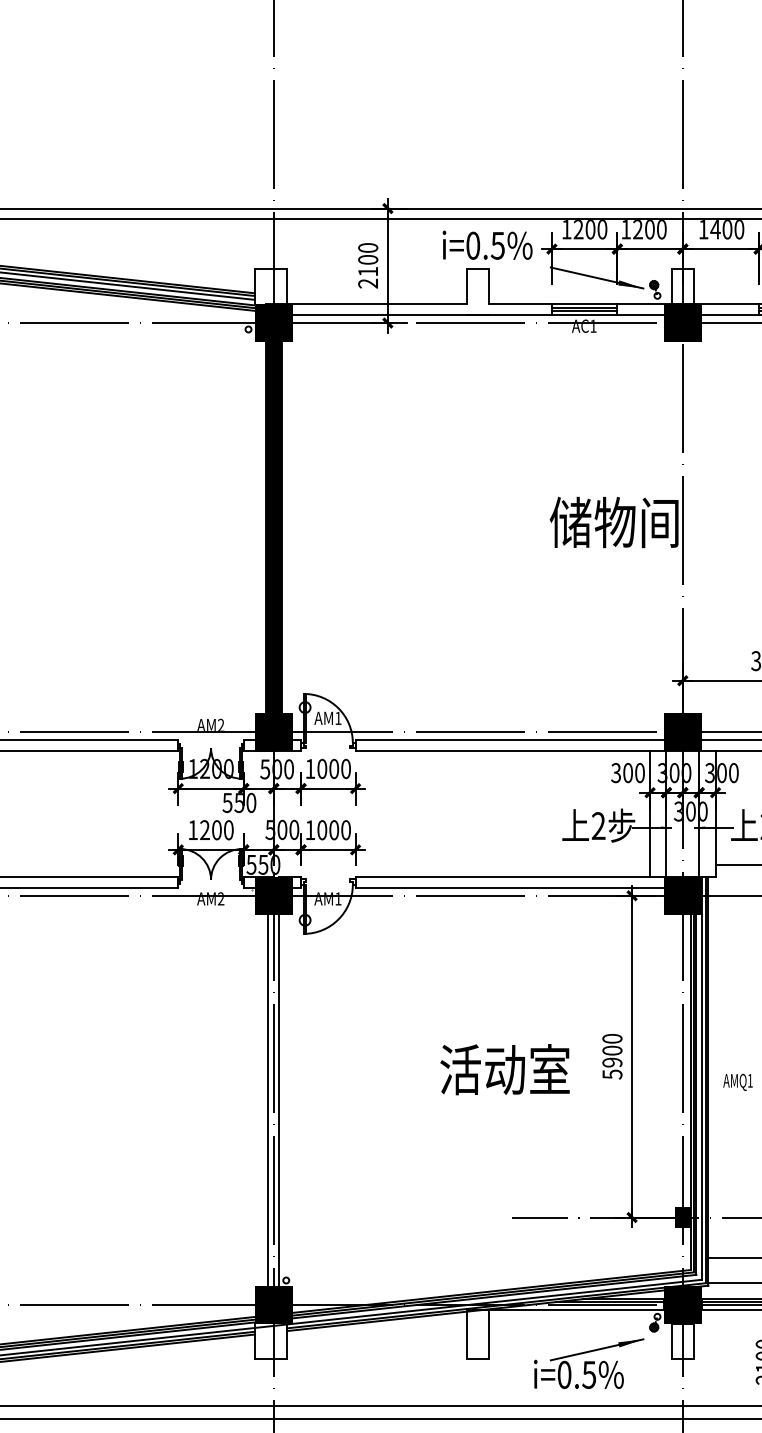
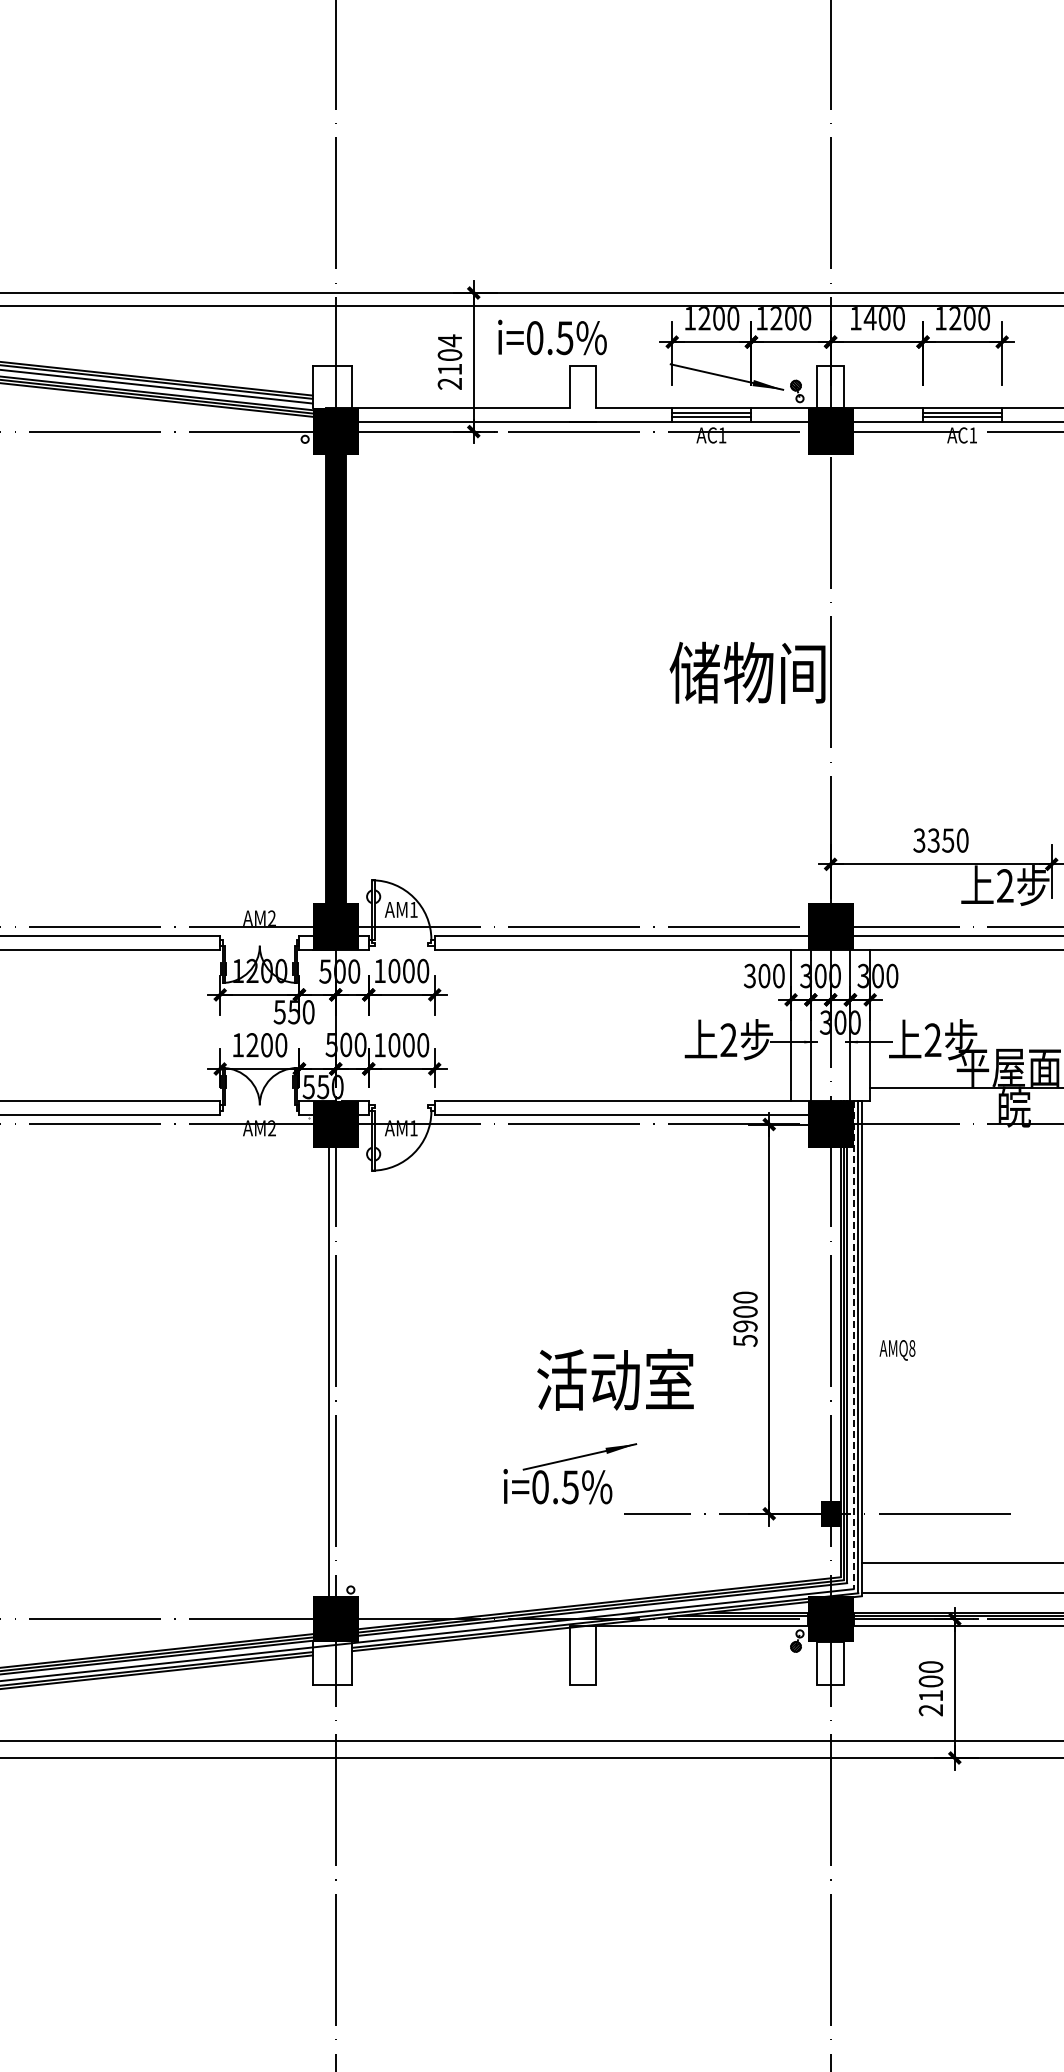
text: (487, 245) -> (552, 337), moved
text: (367, 247) -> (449, 340), 2100 -> 2104
text: (505, 1069) -> (615, 1379), moved
line: (701, 1078) -> (853, 1345), solid -> dashed
text: (750, 1080) -> (912, 1348), AMQ1 -> AMQ8
line: (279, 1099) -> (342, 1371), removed
part: (589, 1363) -> (570, 1473), moved

